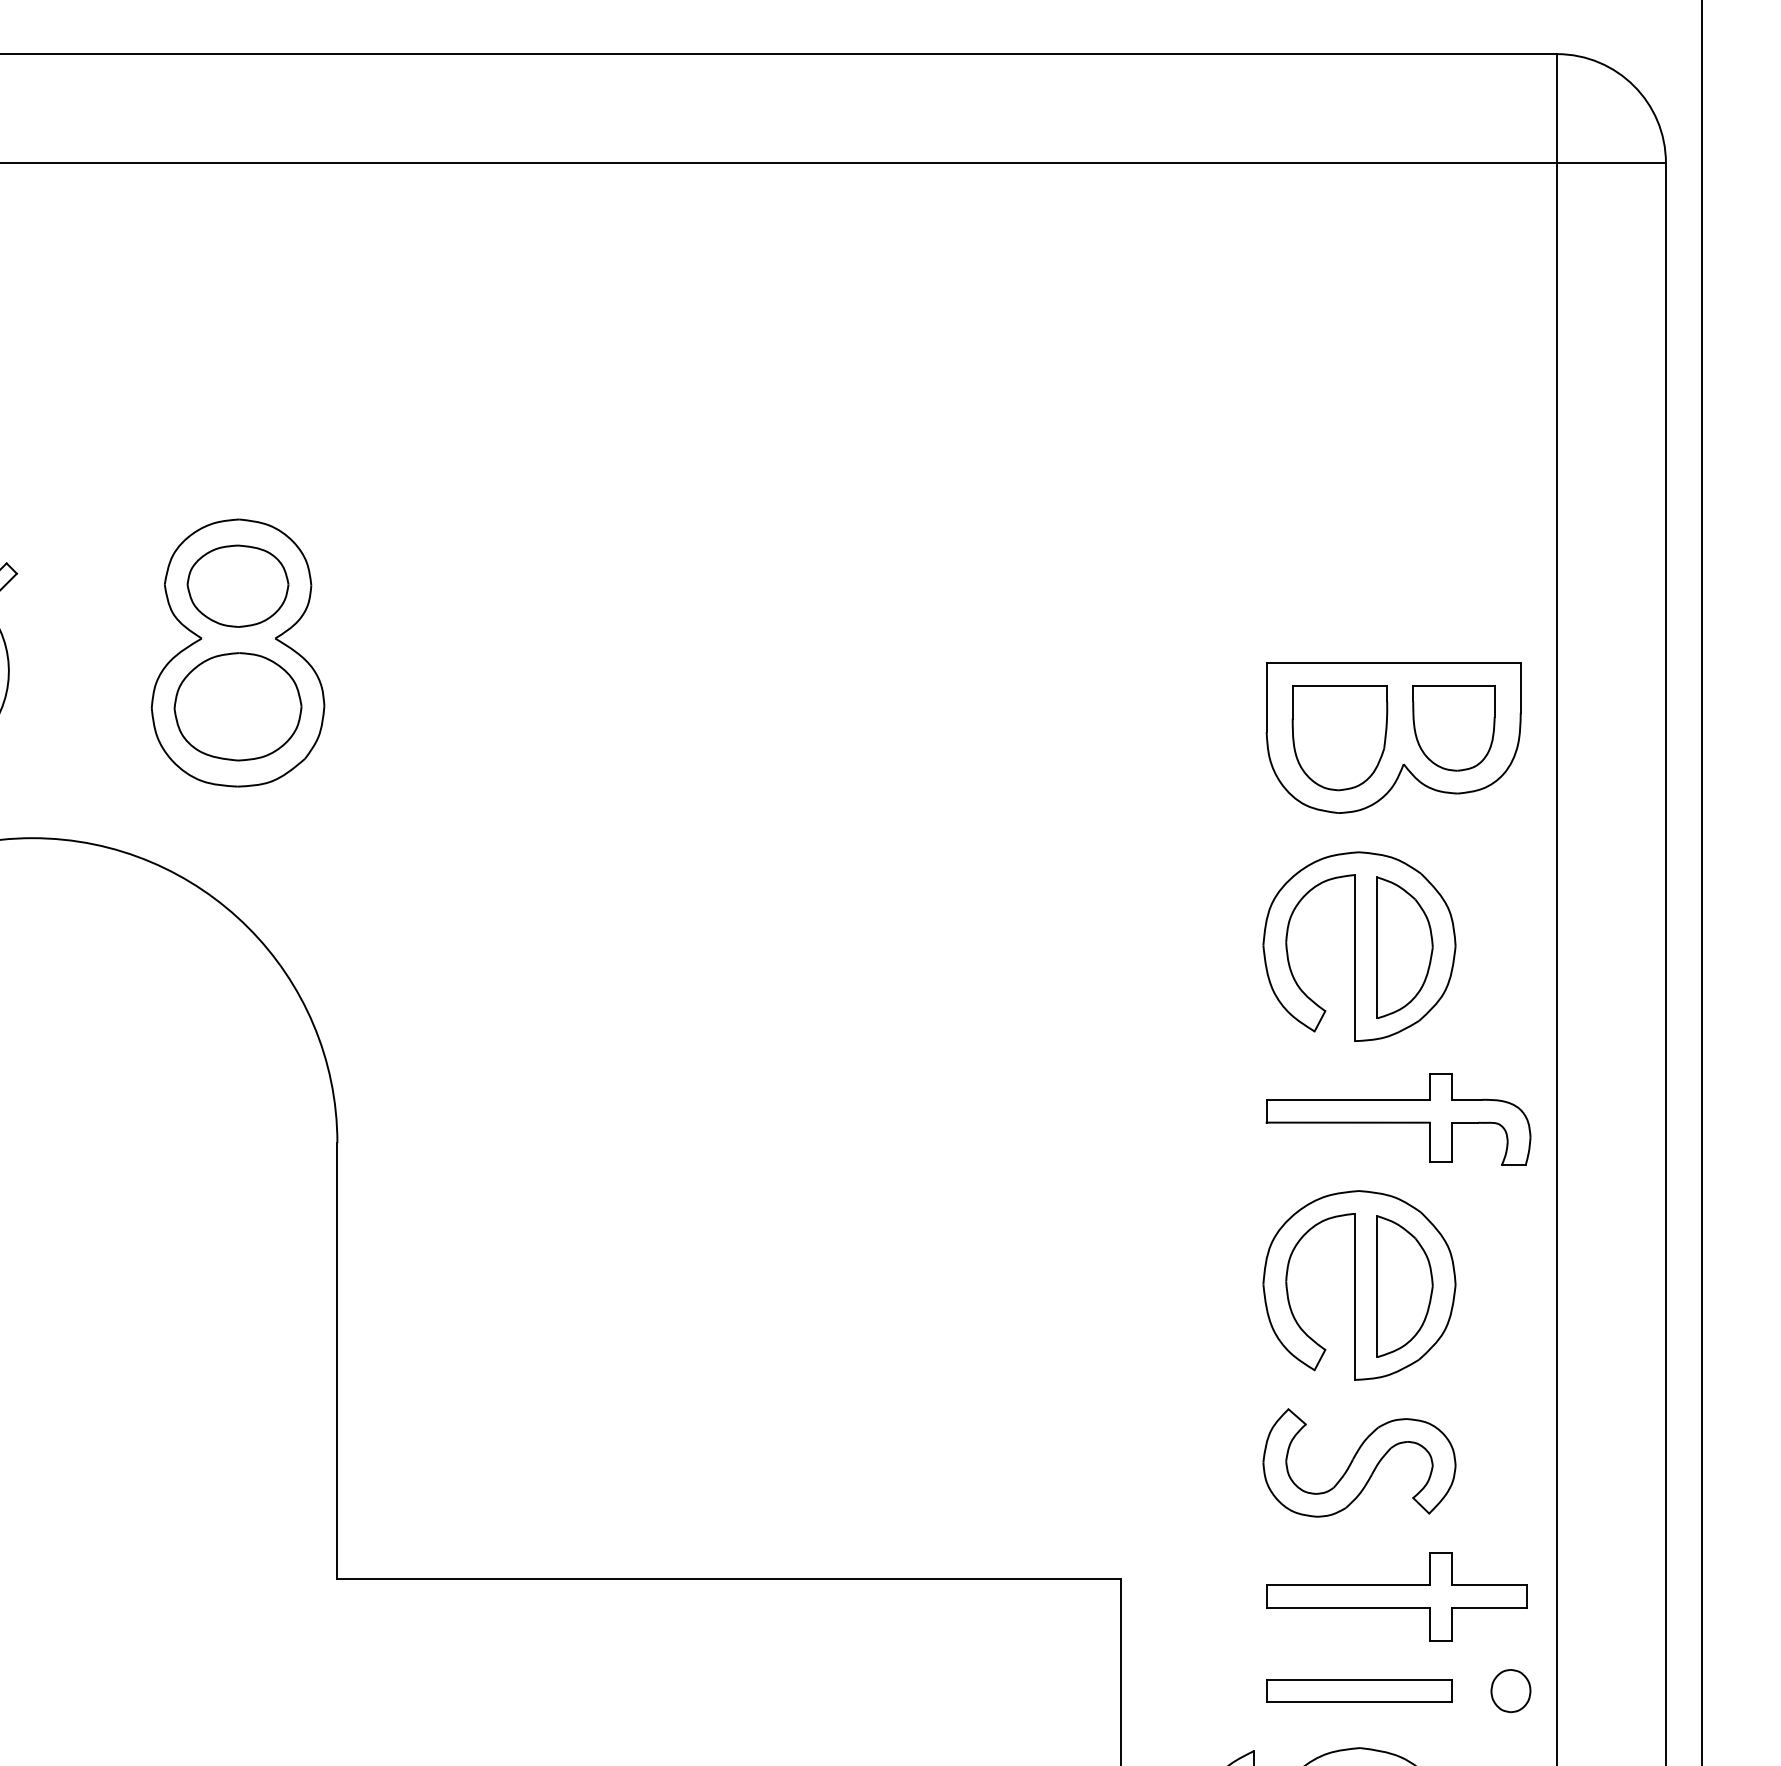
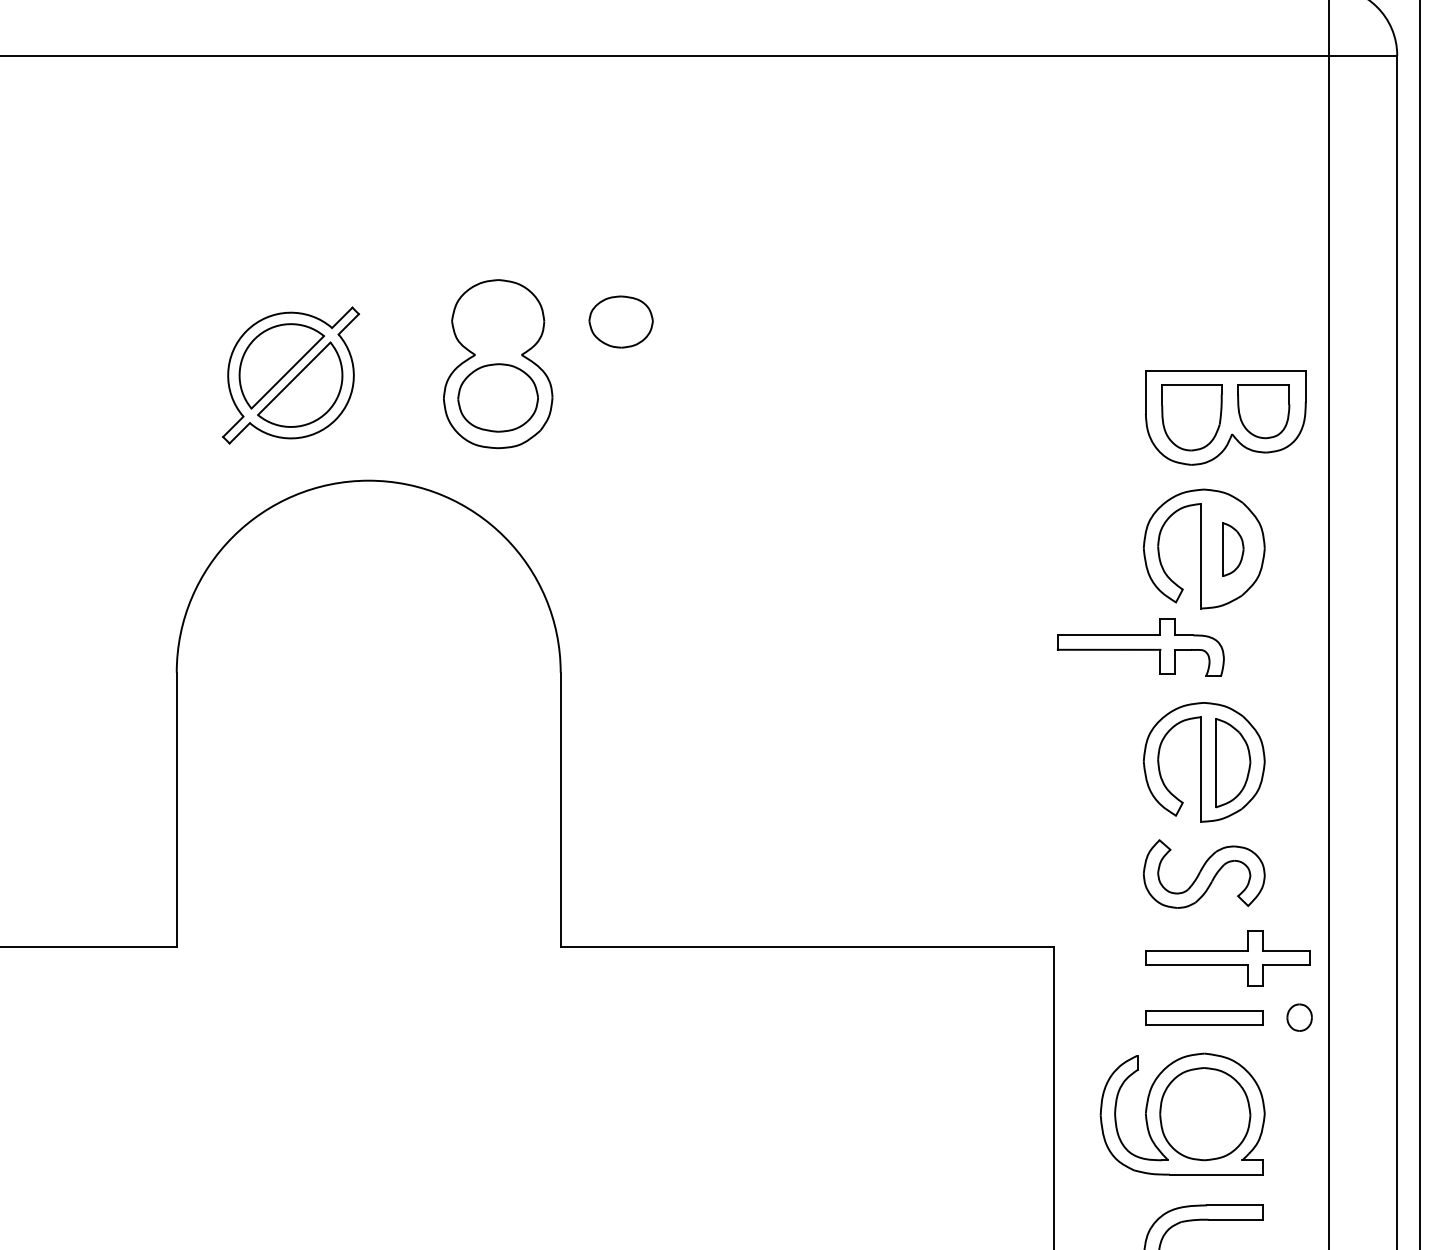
part: (236, 585) -> (620, 321), moved
part: (1405, 947) -> (1233, 549), size x0.6
part: (1397, 1118) -> (1140, 647), moved

